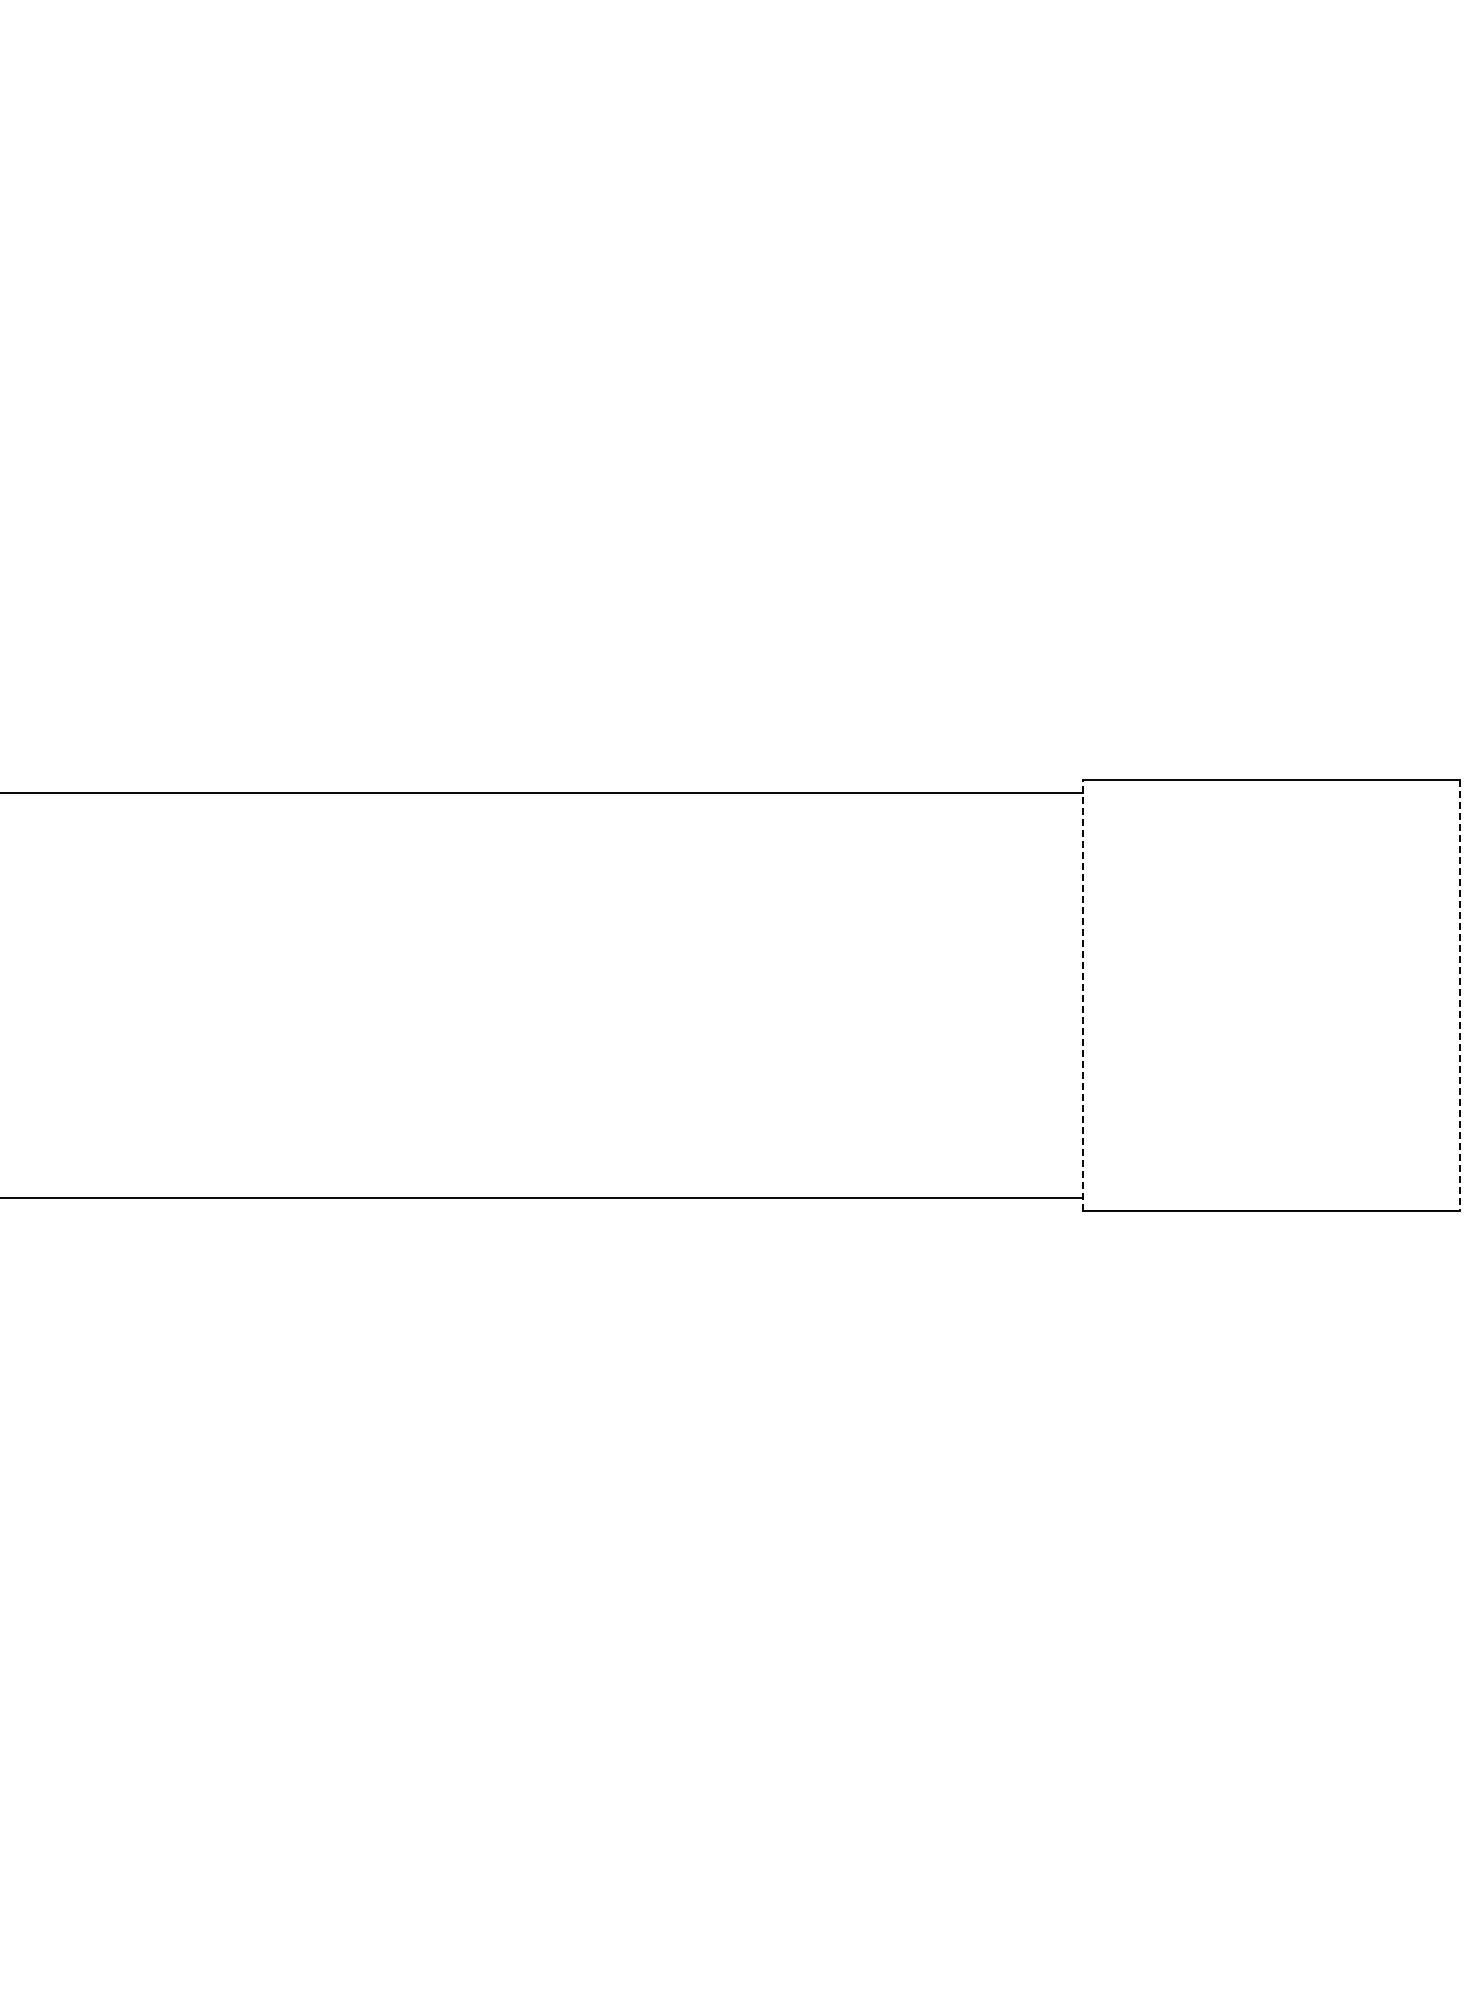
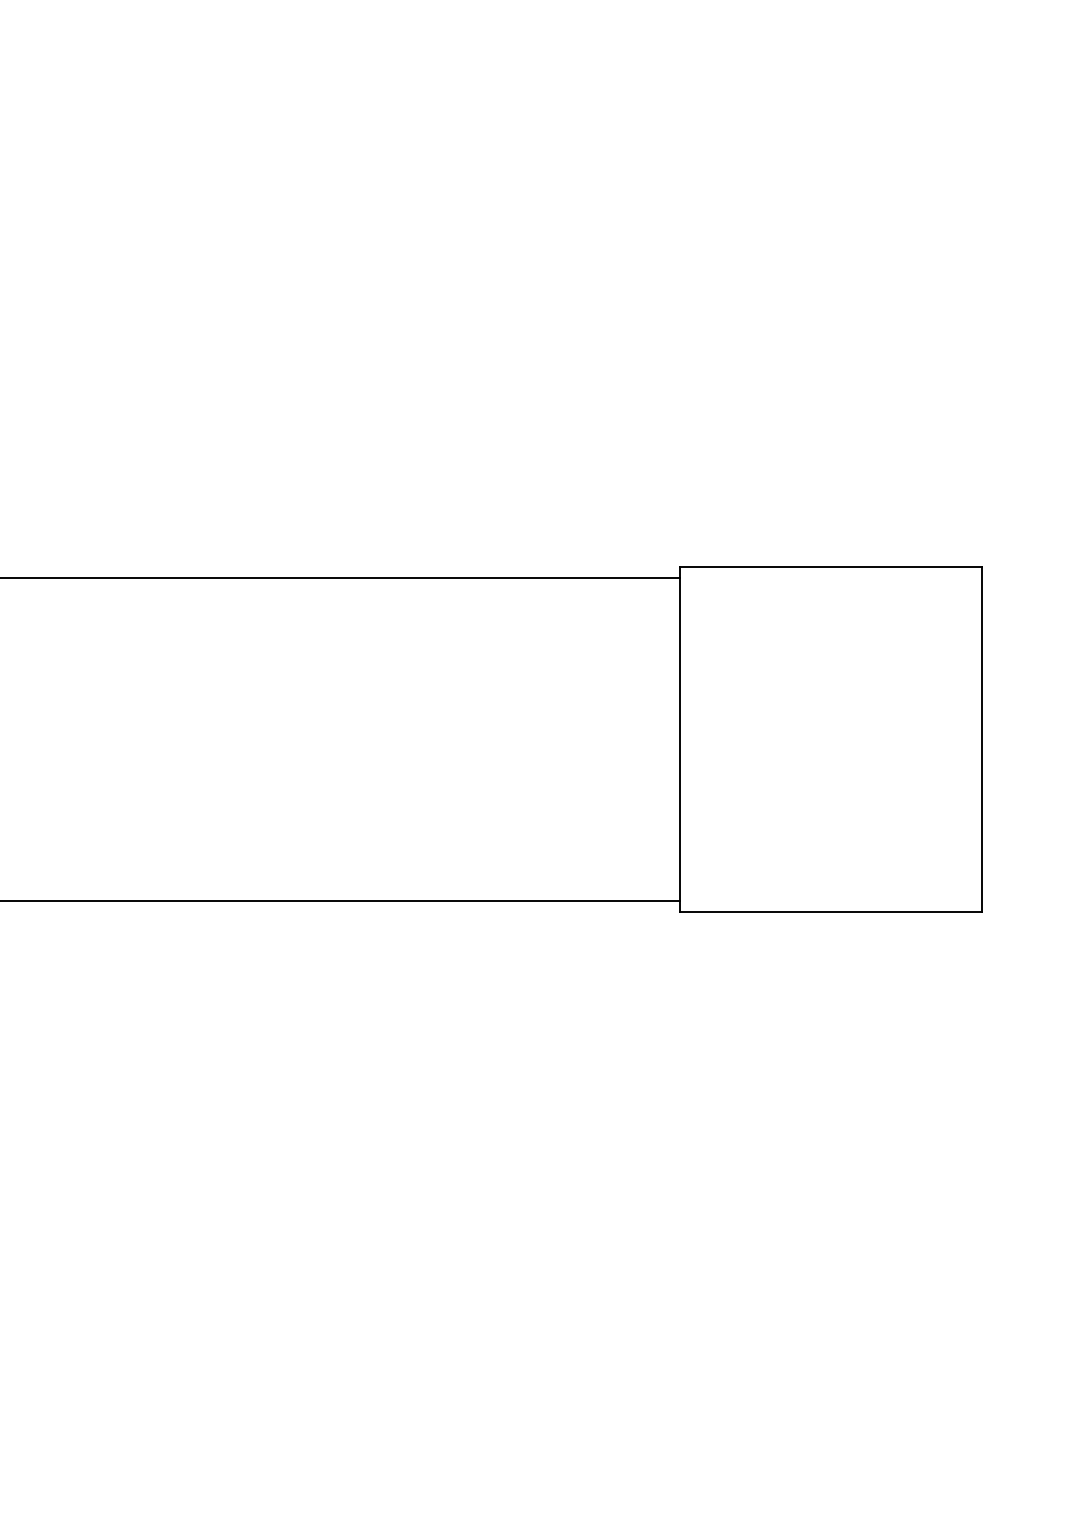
line: (1083, 995) -> (680, 739), dashed -> solid
line: (1460, 995) -> (982, 739), dashed -> solid

